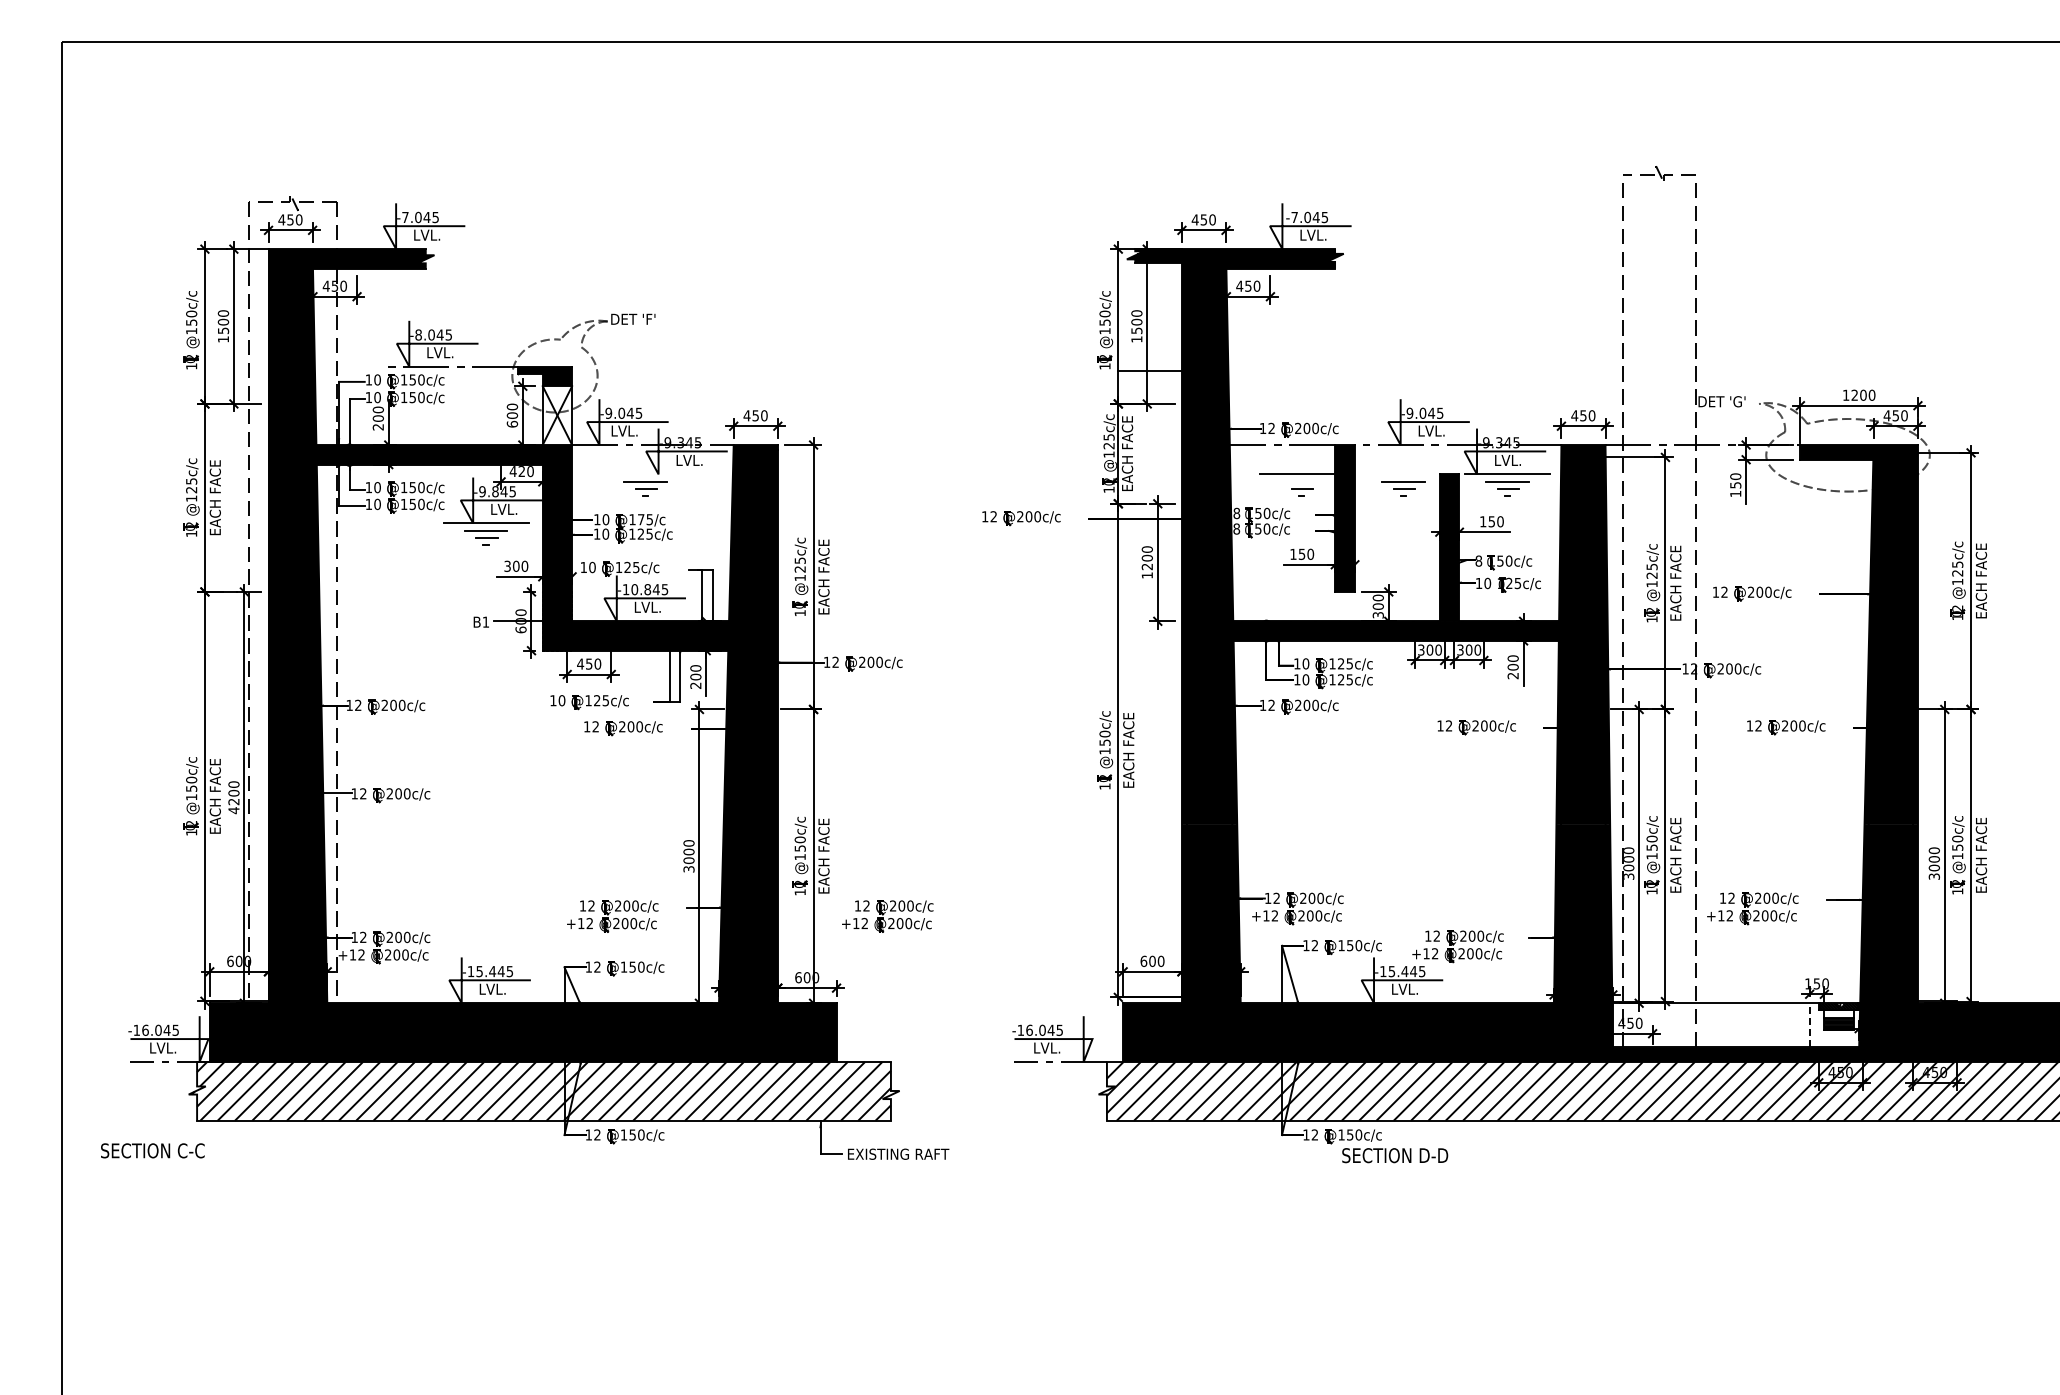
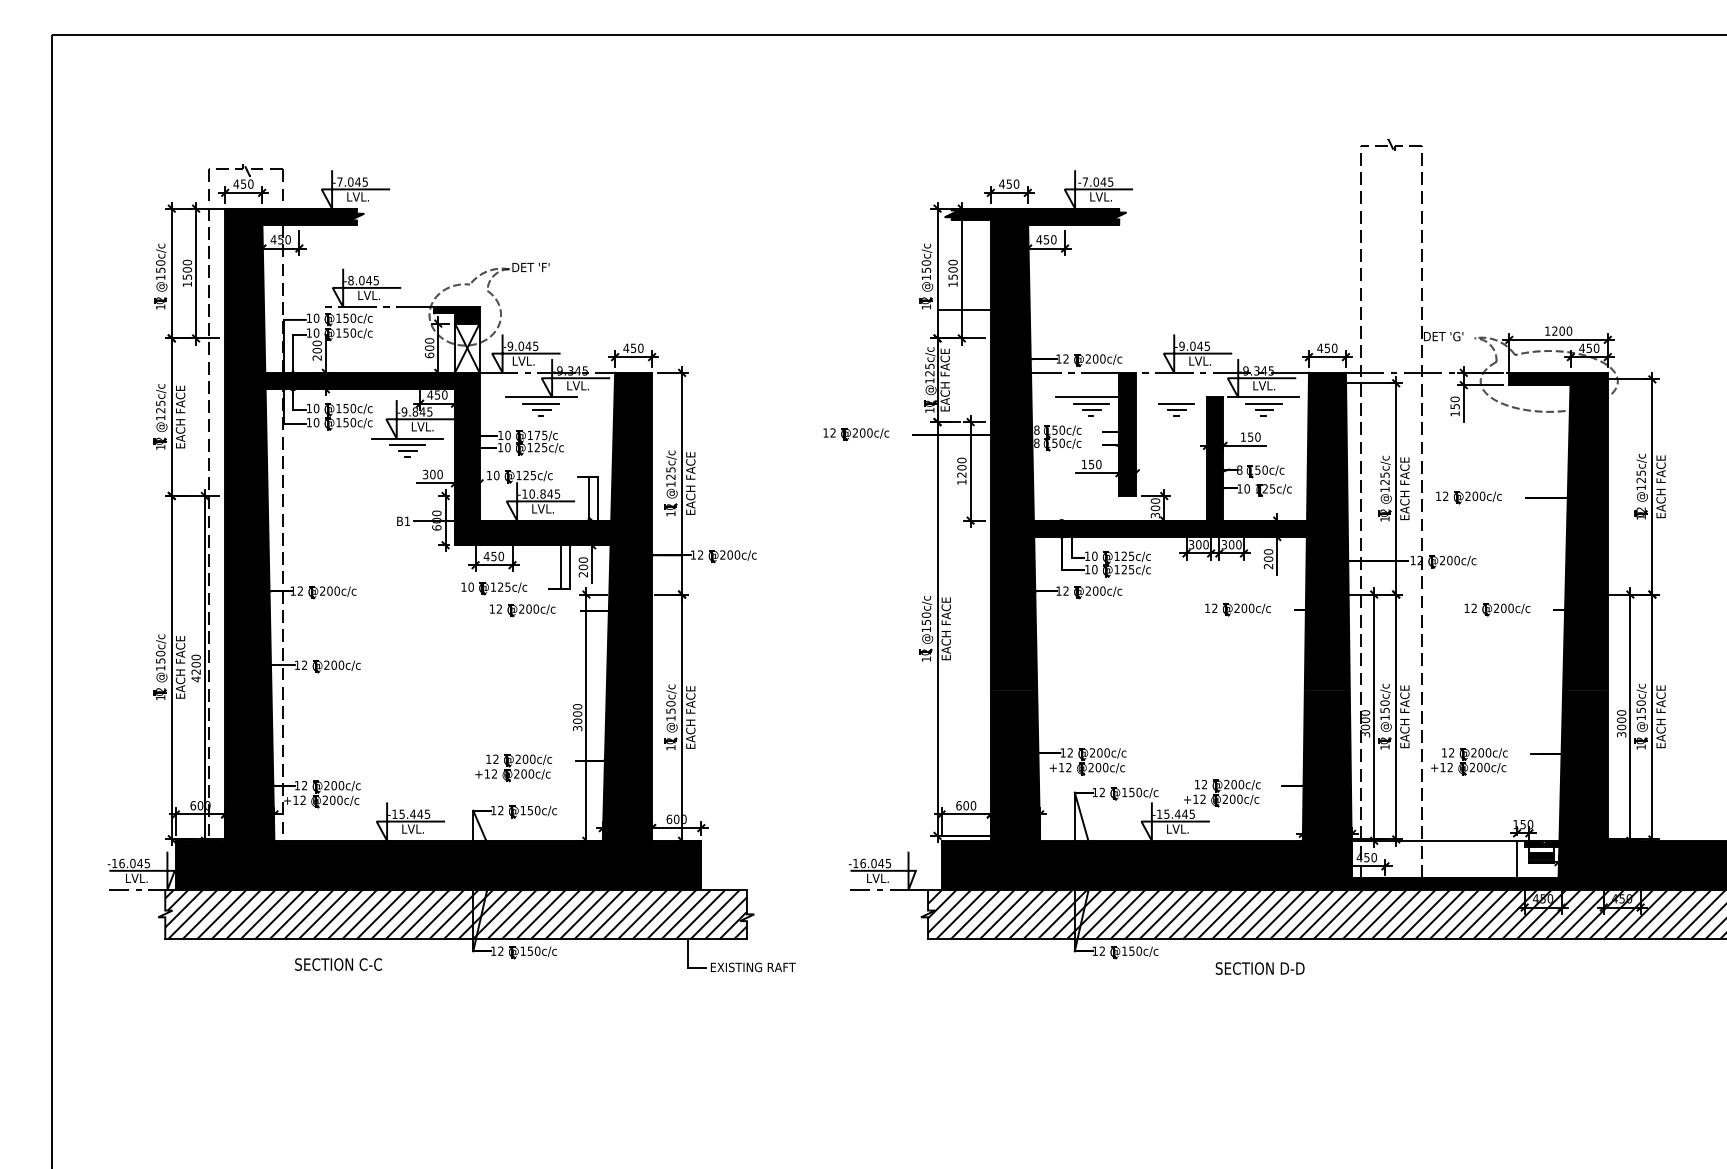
text: (521, 471) -> (437, 395), 420 -> 450
line: (645, 474) -> (541, 397), added
line: (1301, 481) -> (1091, 403), added
part: (887, 916) -> (744, 768), removed
line: (1809, 1024) -> (1516, 858), dashed -> solid
text: (152, 1150) -> (338, 964), moved
text: (1395, 1155) -> (1260, 968), moved

